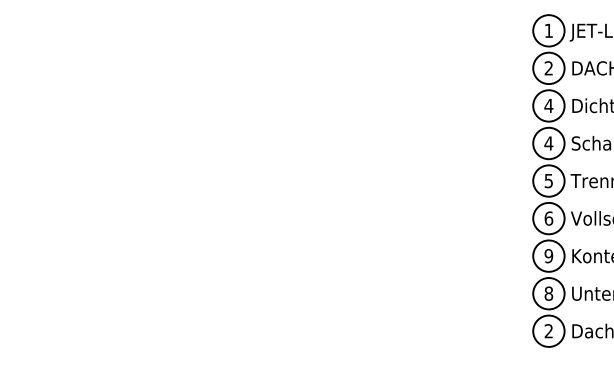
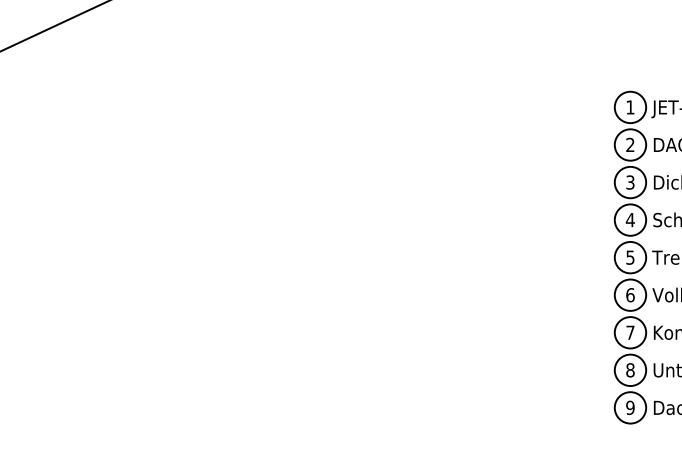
text: (547, 105) -> (629, 182), 4 -> 3
text: (548, 255) -> (630, 332), 9 -> 7
text: (548, 330) -> (630, 407), 2 -> 9

